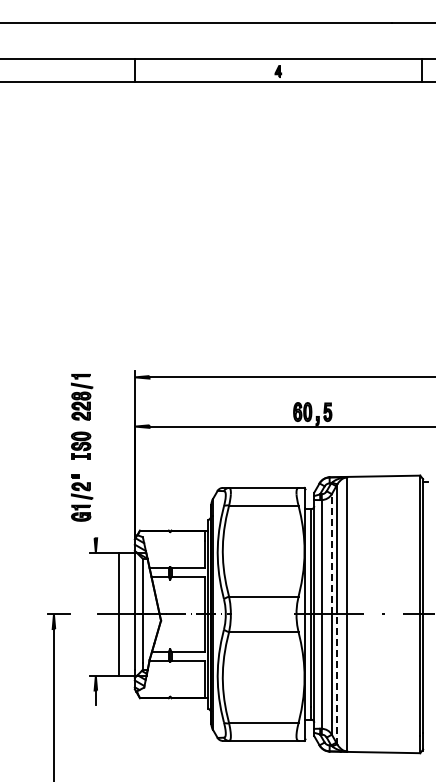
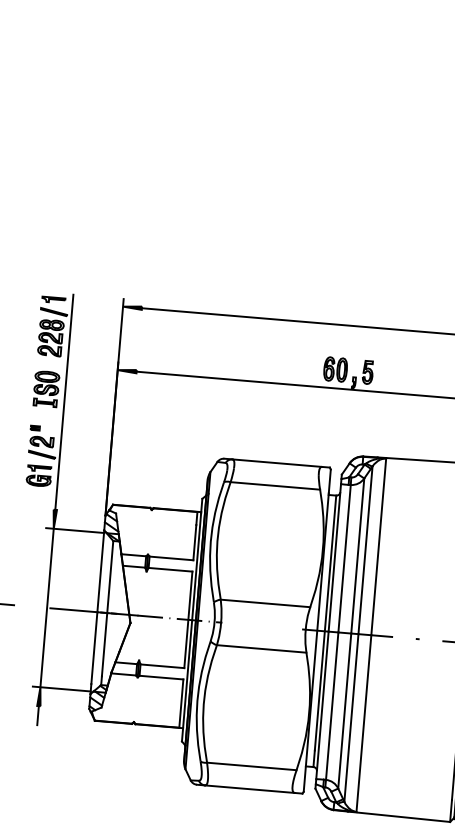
line: (95, 454) -> (63, 401), added
line: (331, 553) -> (357, 554), dashed -> solid
line: (118, 613) -> (46, 606), moved
line: (337, 678) -> (351, 716), dashed -> solid

